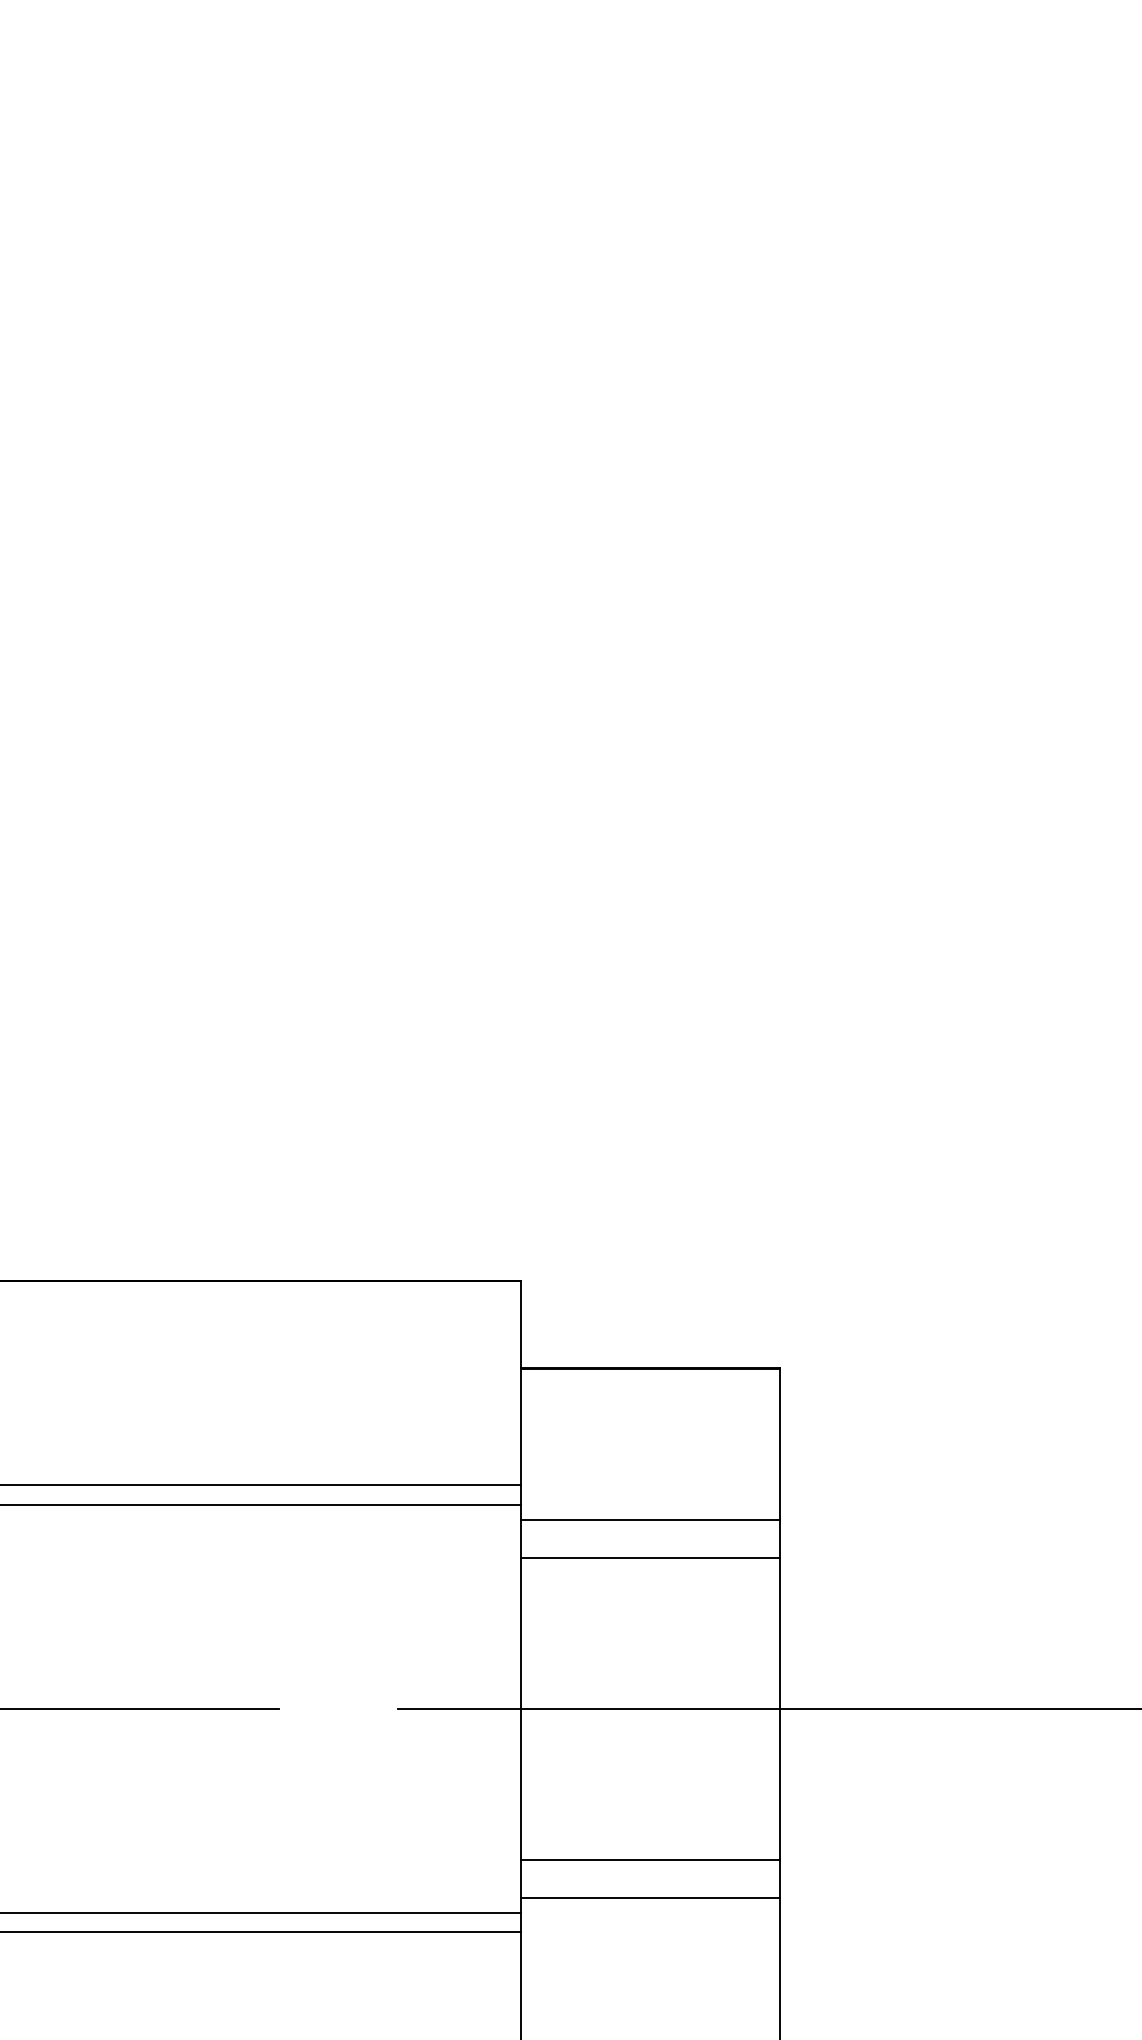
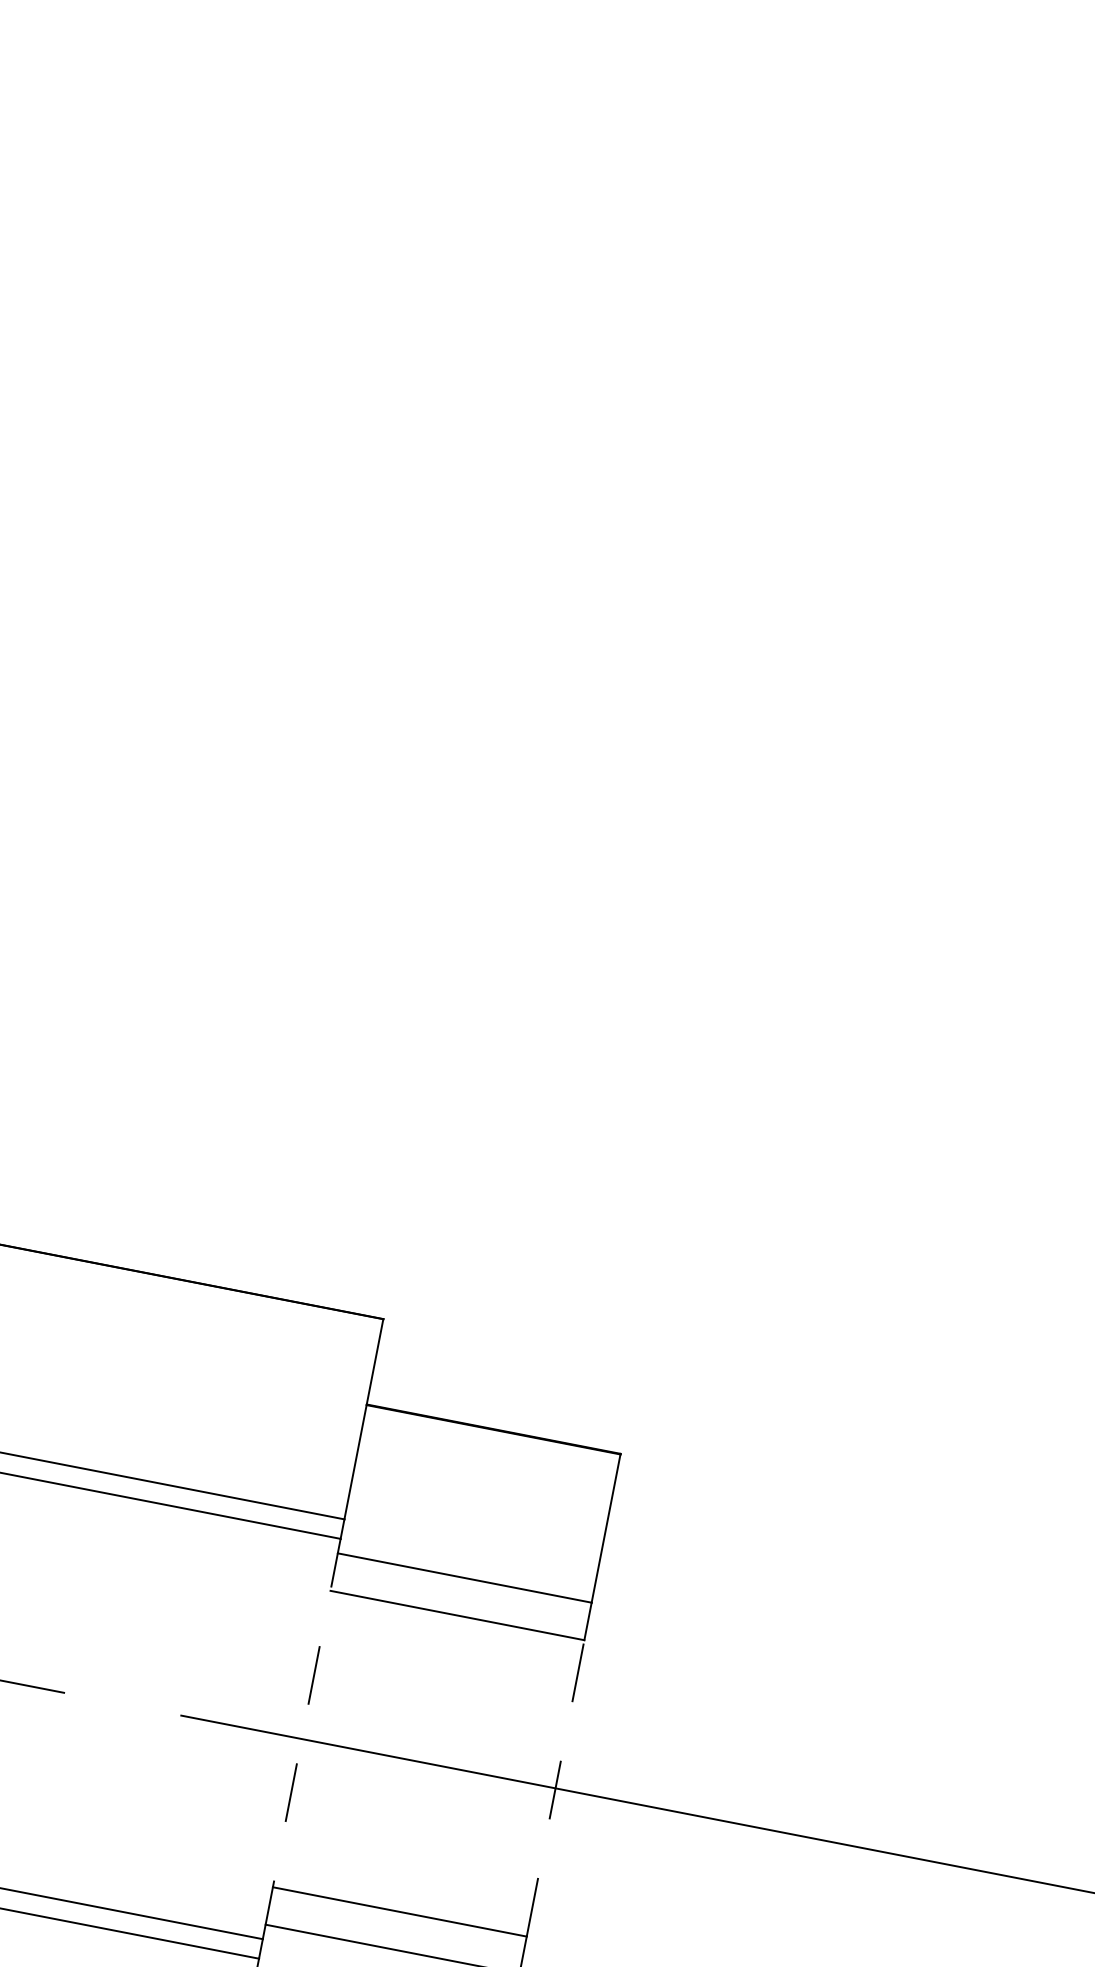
line: (520, 1708) -> (301, 1738), solid -> dashed
line: (779, 1708) -> (555, 1788), solid -> dashed

